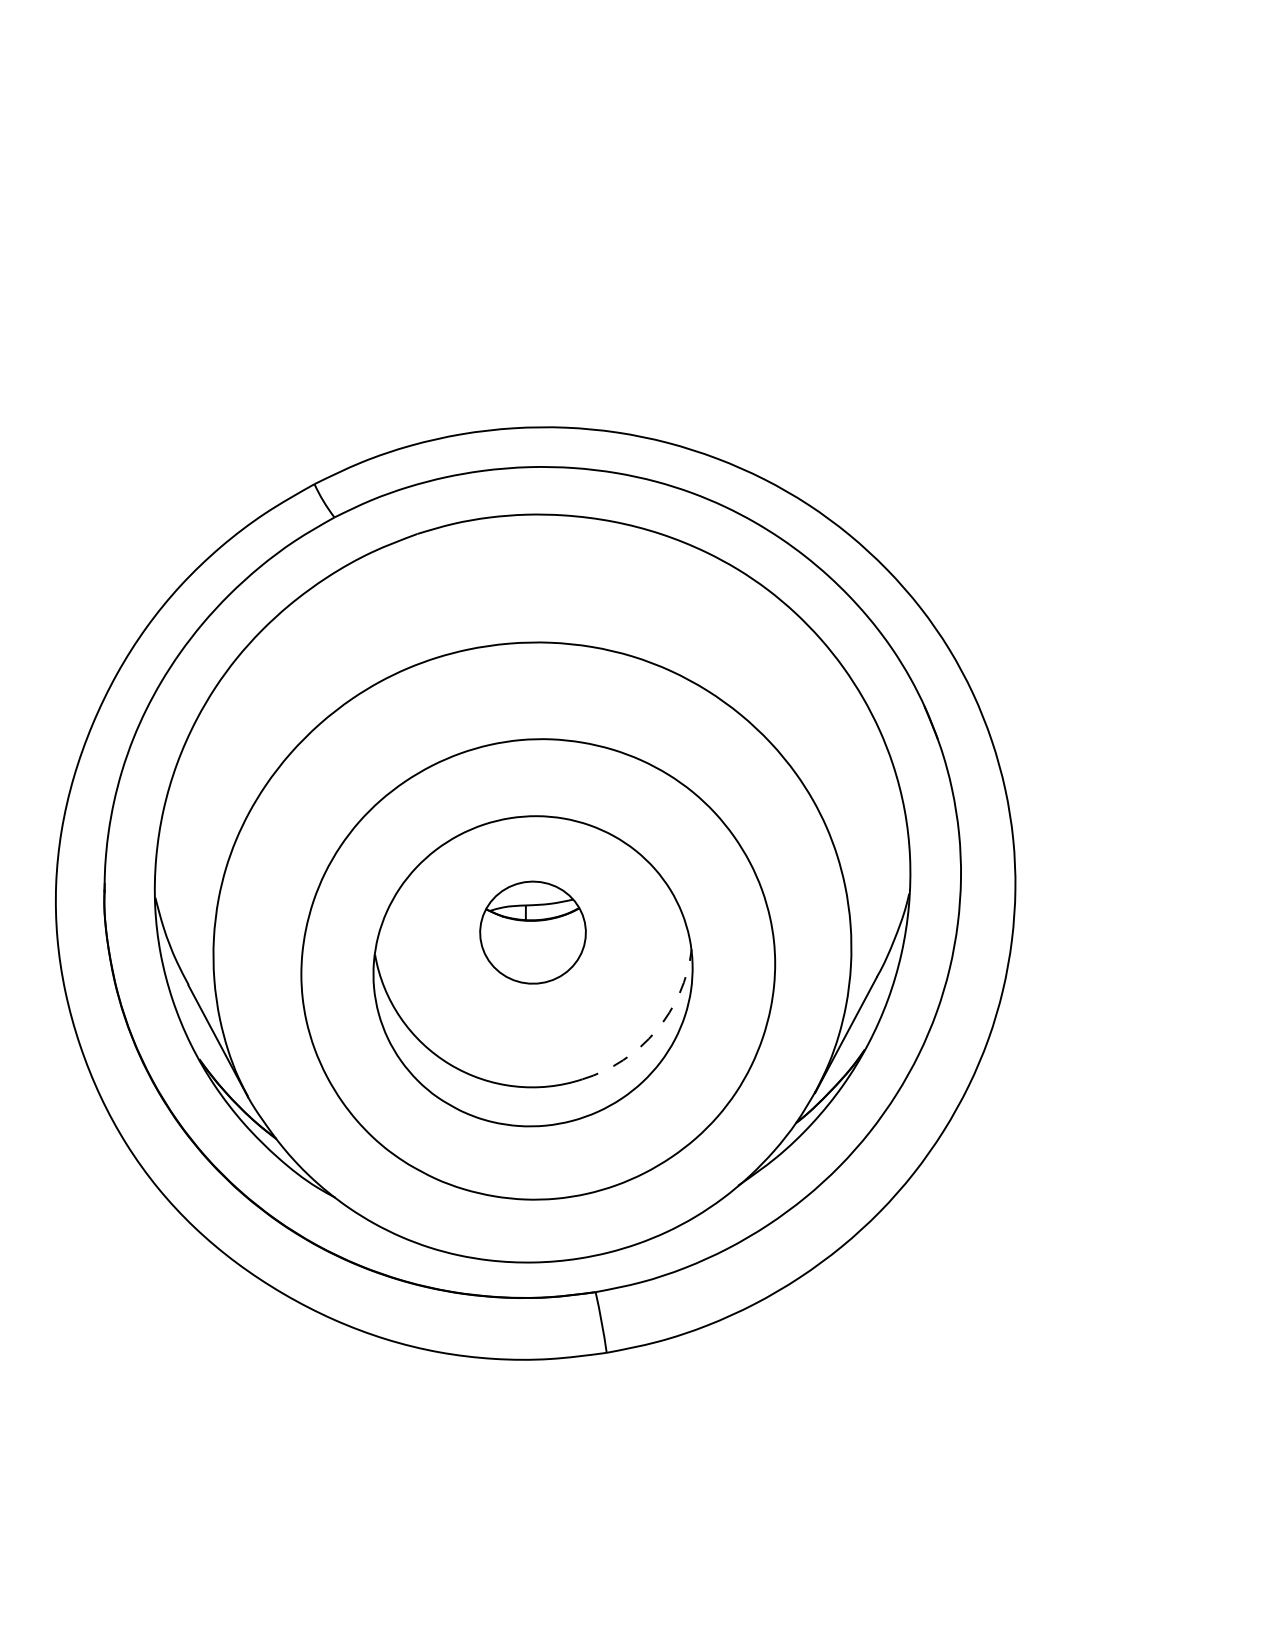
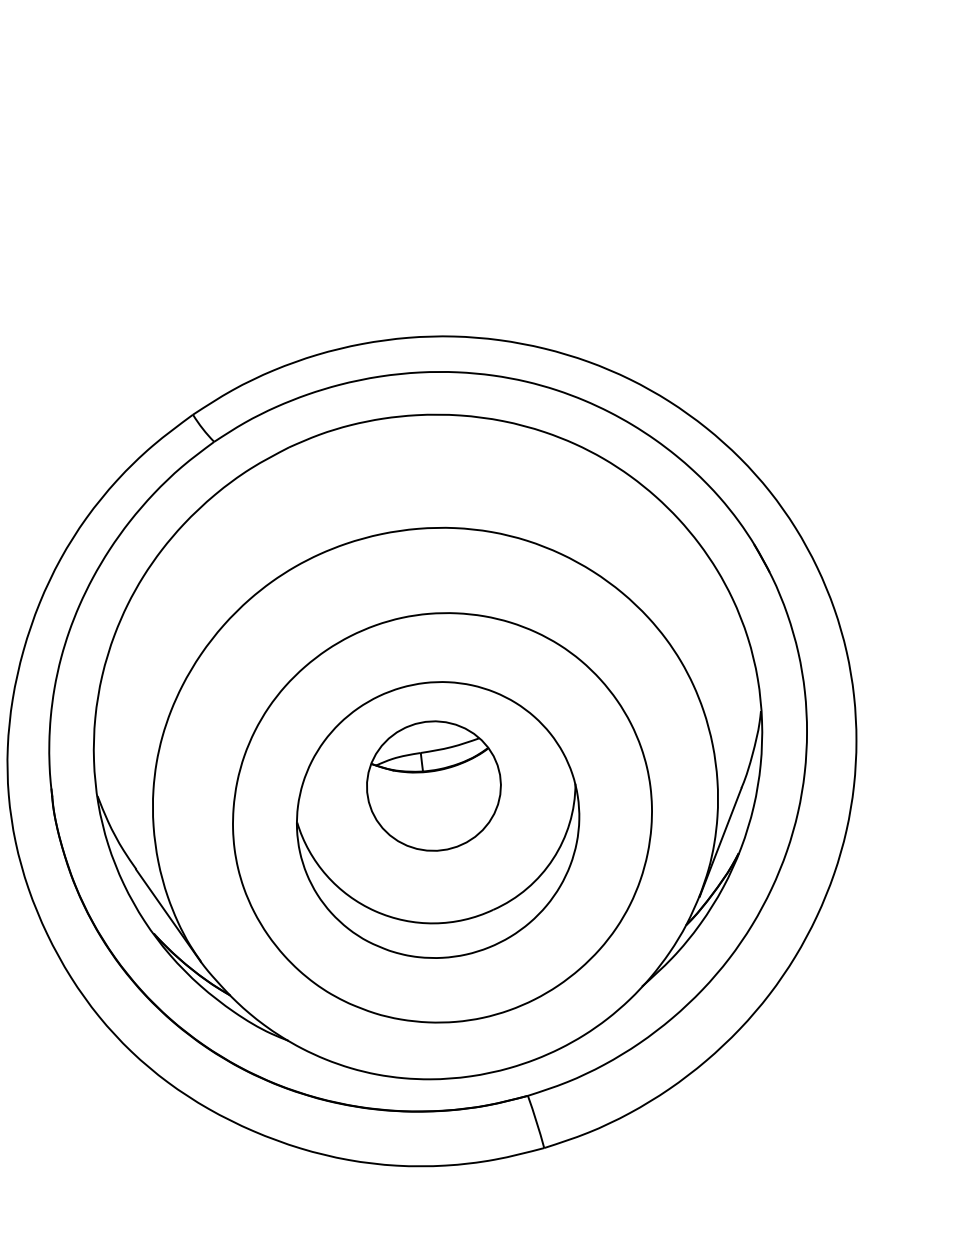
part: (532, 932) -> (433, 785), size x1.43
arc: (656, 1030) -> (553, 858), dashed -> solid

